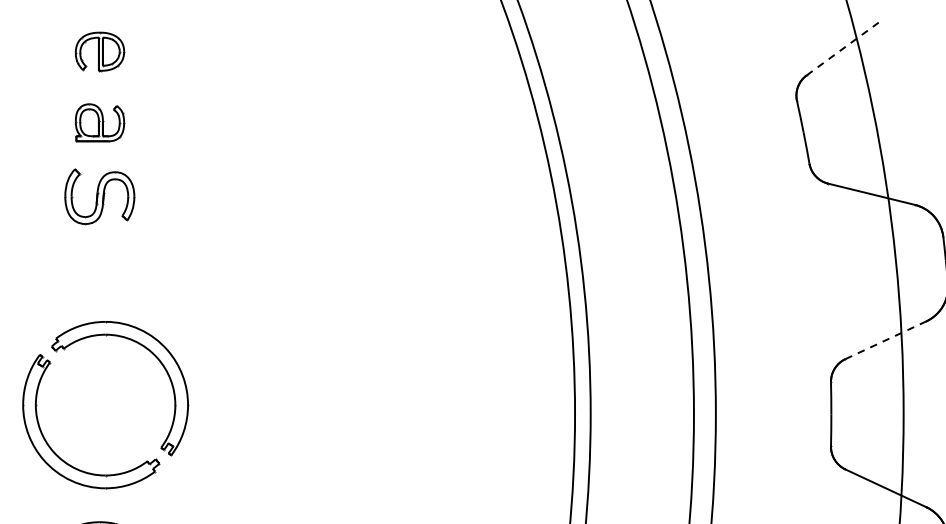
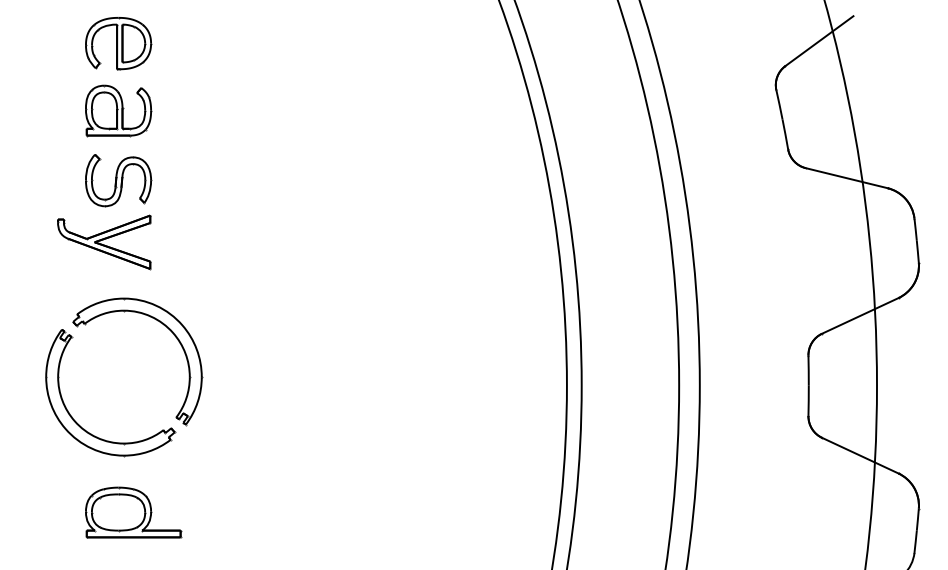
line: (842, 48) -> (819, 40), dashed -> solid
part: (99, 51) -> (118, 43), size x1.43
part: (99, 122) -> (118, 110), size x1.43
part: (84, 262) -> (104, 242), added
line: (886, 339) -> (860, 315), dashed -> solid

